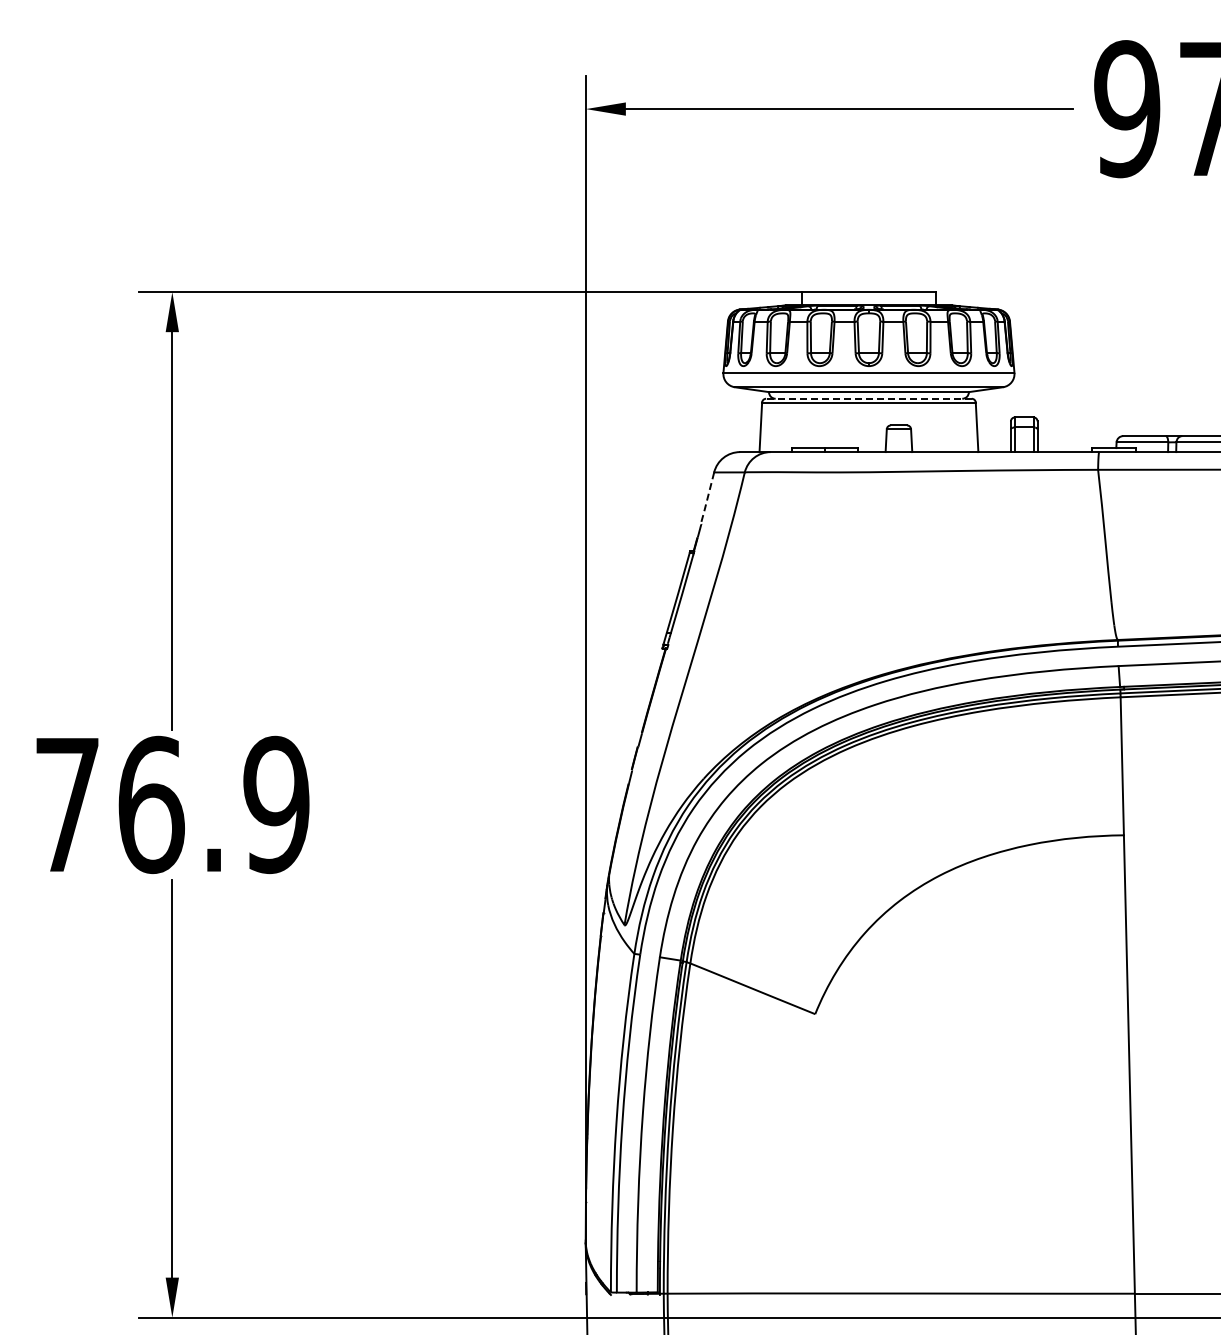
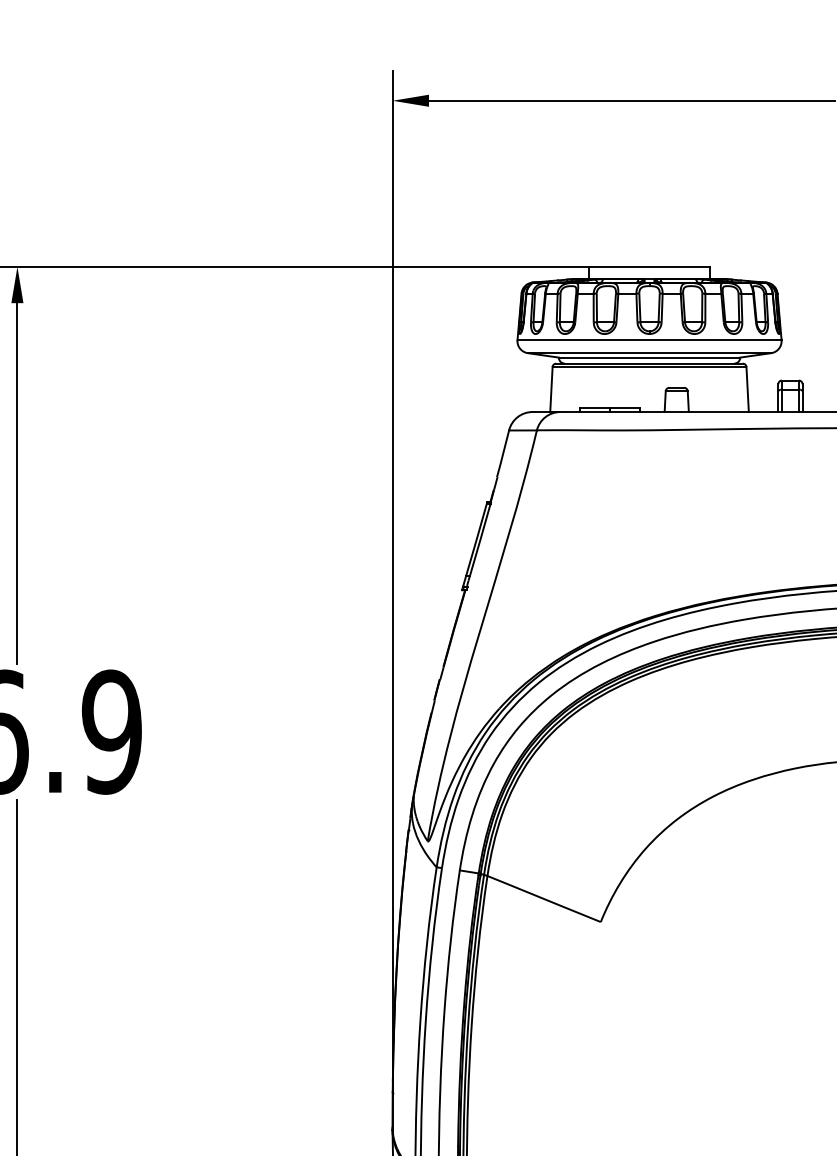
line: (868, 398) -> (649, 363), dashed -> solid
line: (707, 499) -> (503, 455), dashed -> solid

